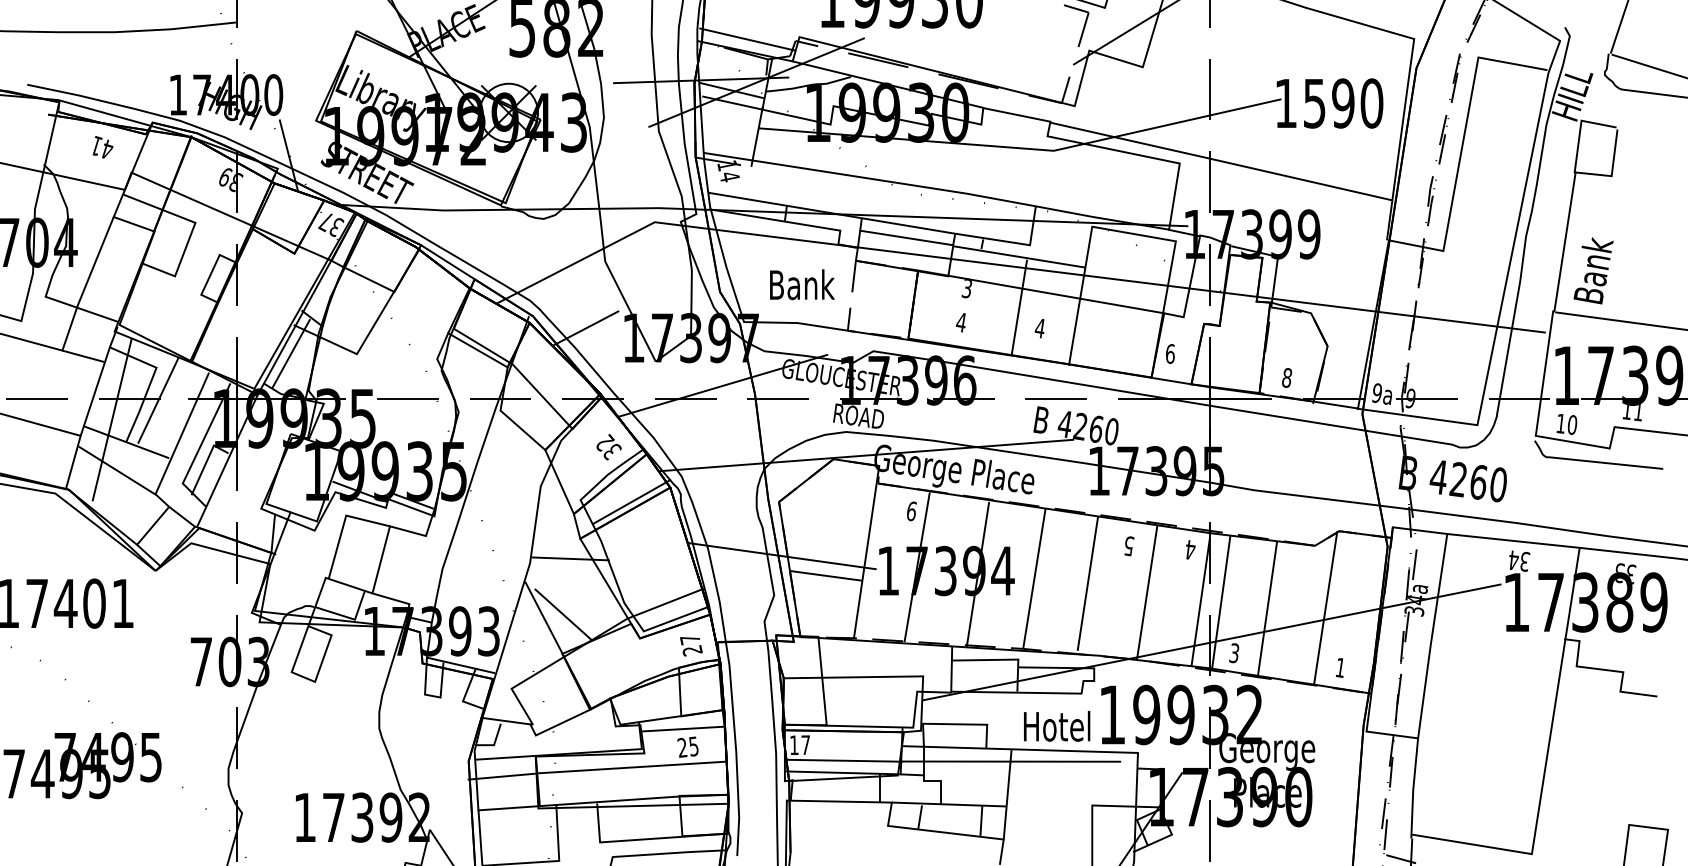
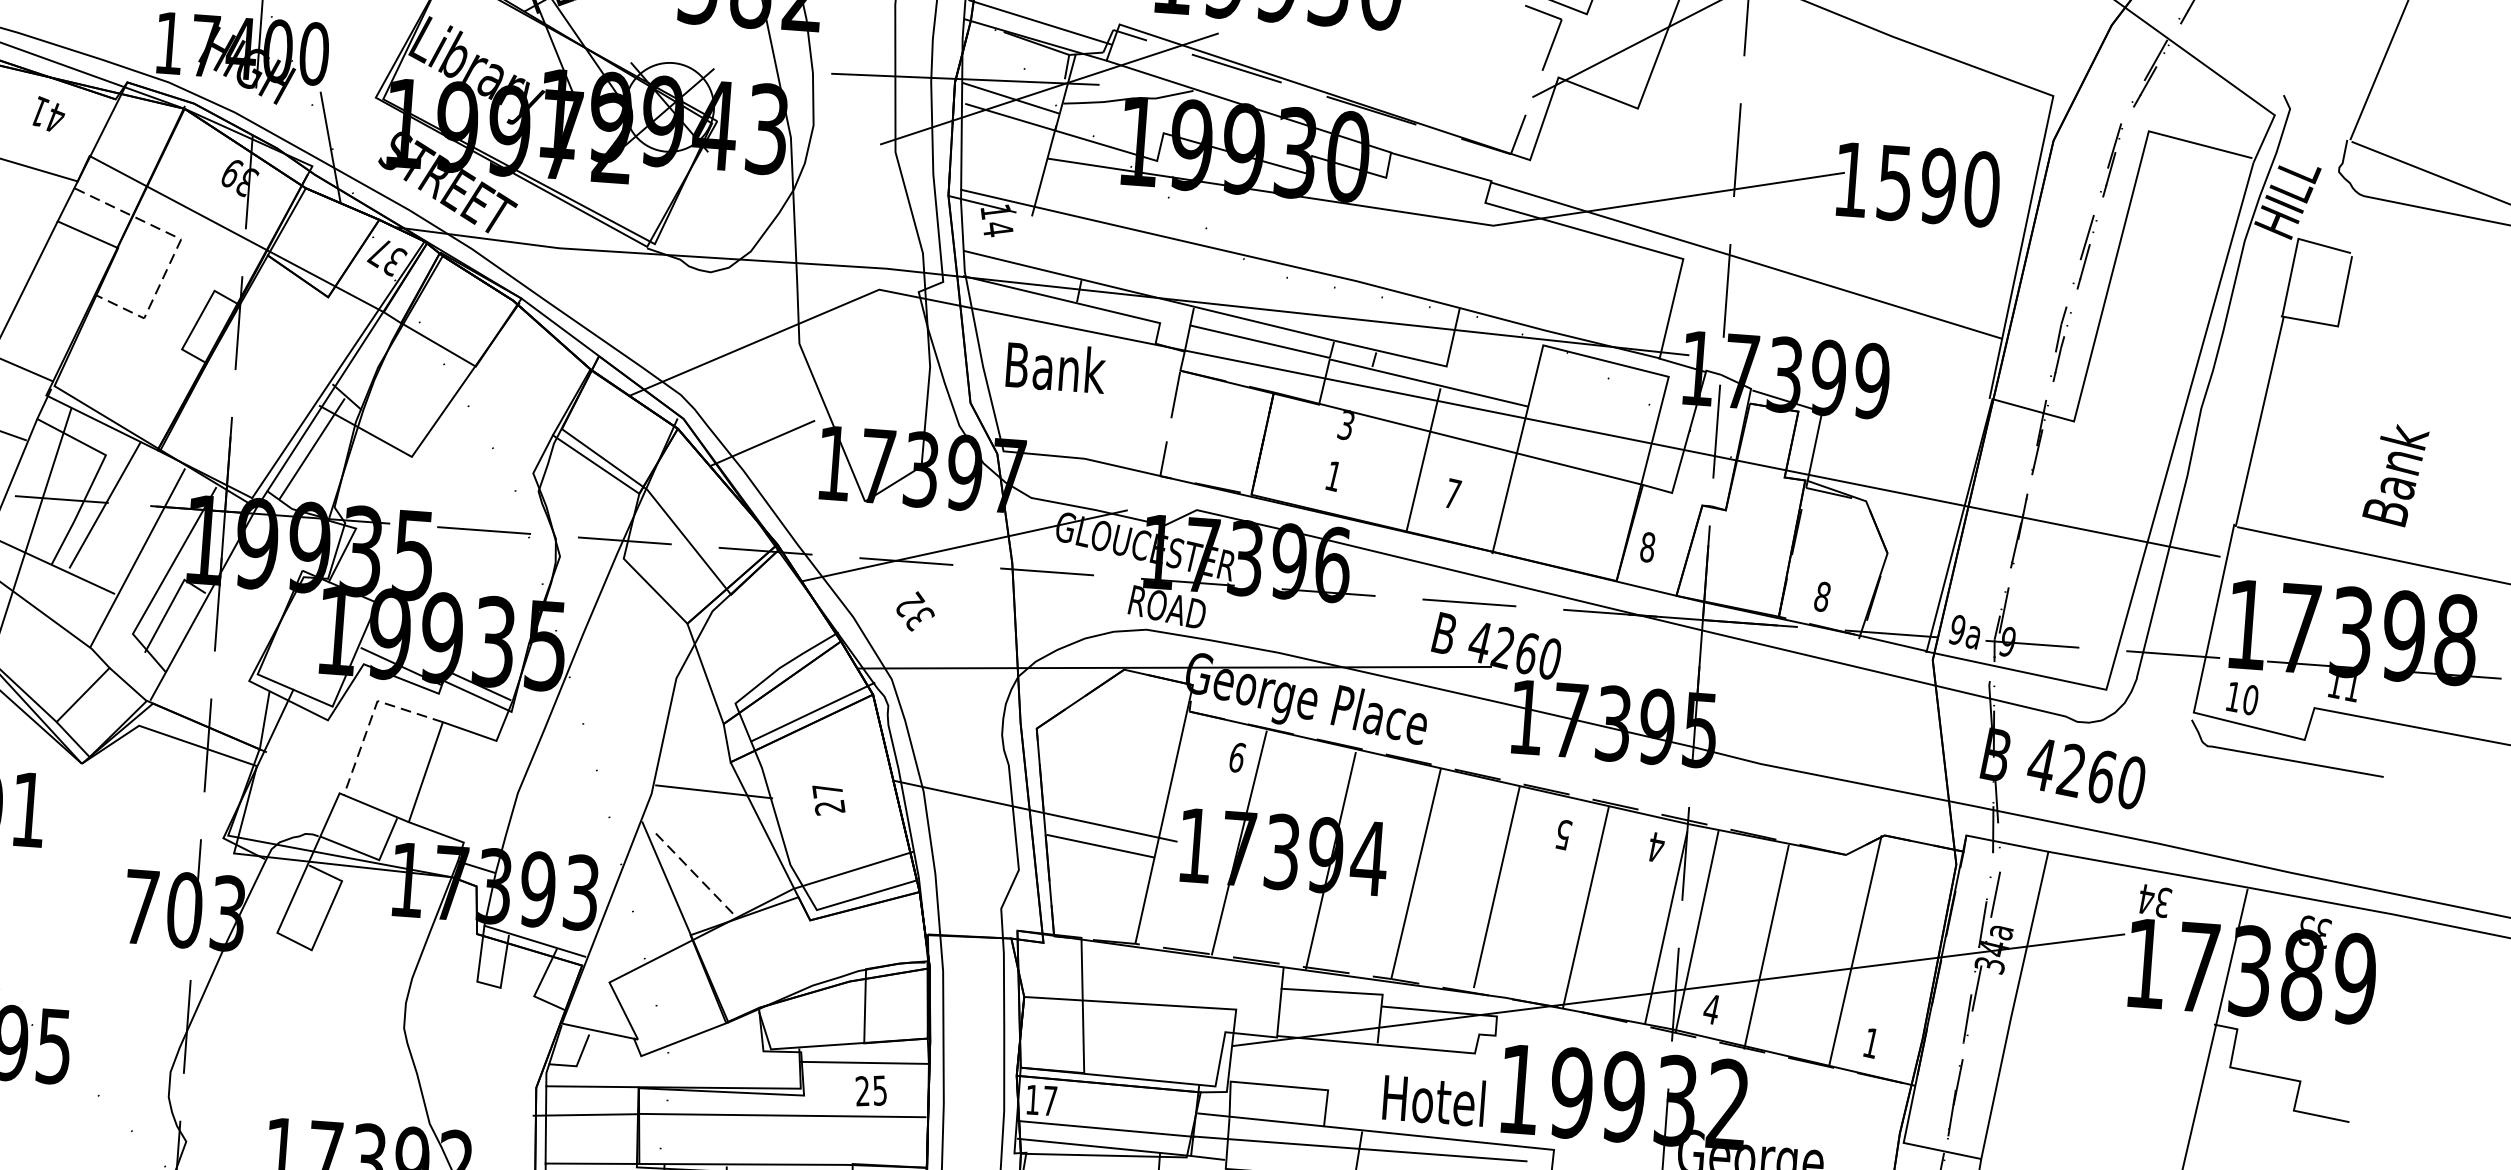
line: (192, 230) -> (175, 250), solid -> dashed
text: (1593, 270) -> (2395, 474), moved
text: (802, 284) -> (1056, 367), moved
text: (960, 322) -> (1332, 476), 4 -> 1
text: (1039, 328) -> (1451, 494), 4 -> 7
text: (1169, 353) -> (1646, 546), 6 -> 8
text: (608, 446) -> (914, 610), moved
line: (343, 525) -> (372, 715), solid -> dashed
line: (563, 614) -> (696, 875), solid -> dashed
text: (691, 646) -> (828, 801), moved
text: (1234, 653) -> (1711, 1009), 3 -> 4

